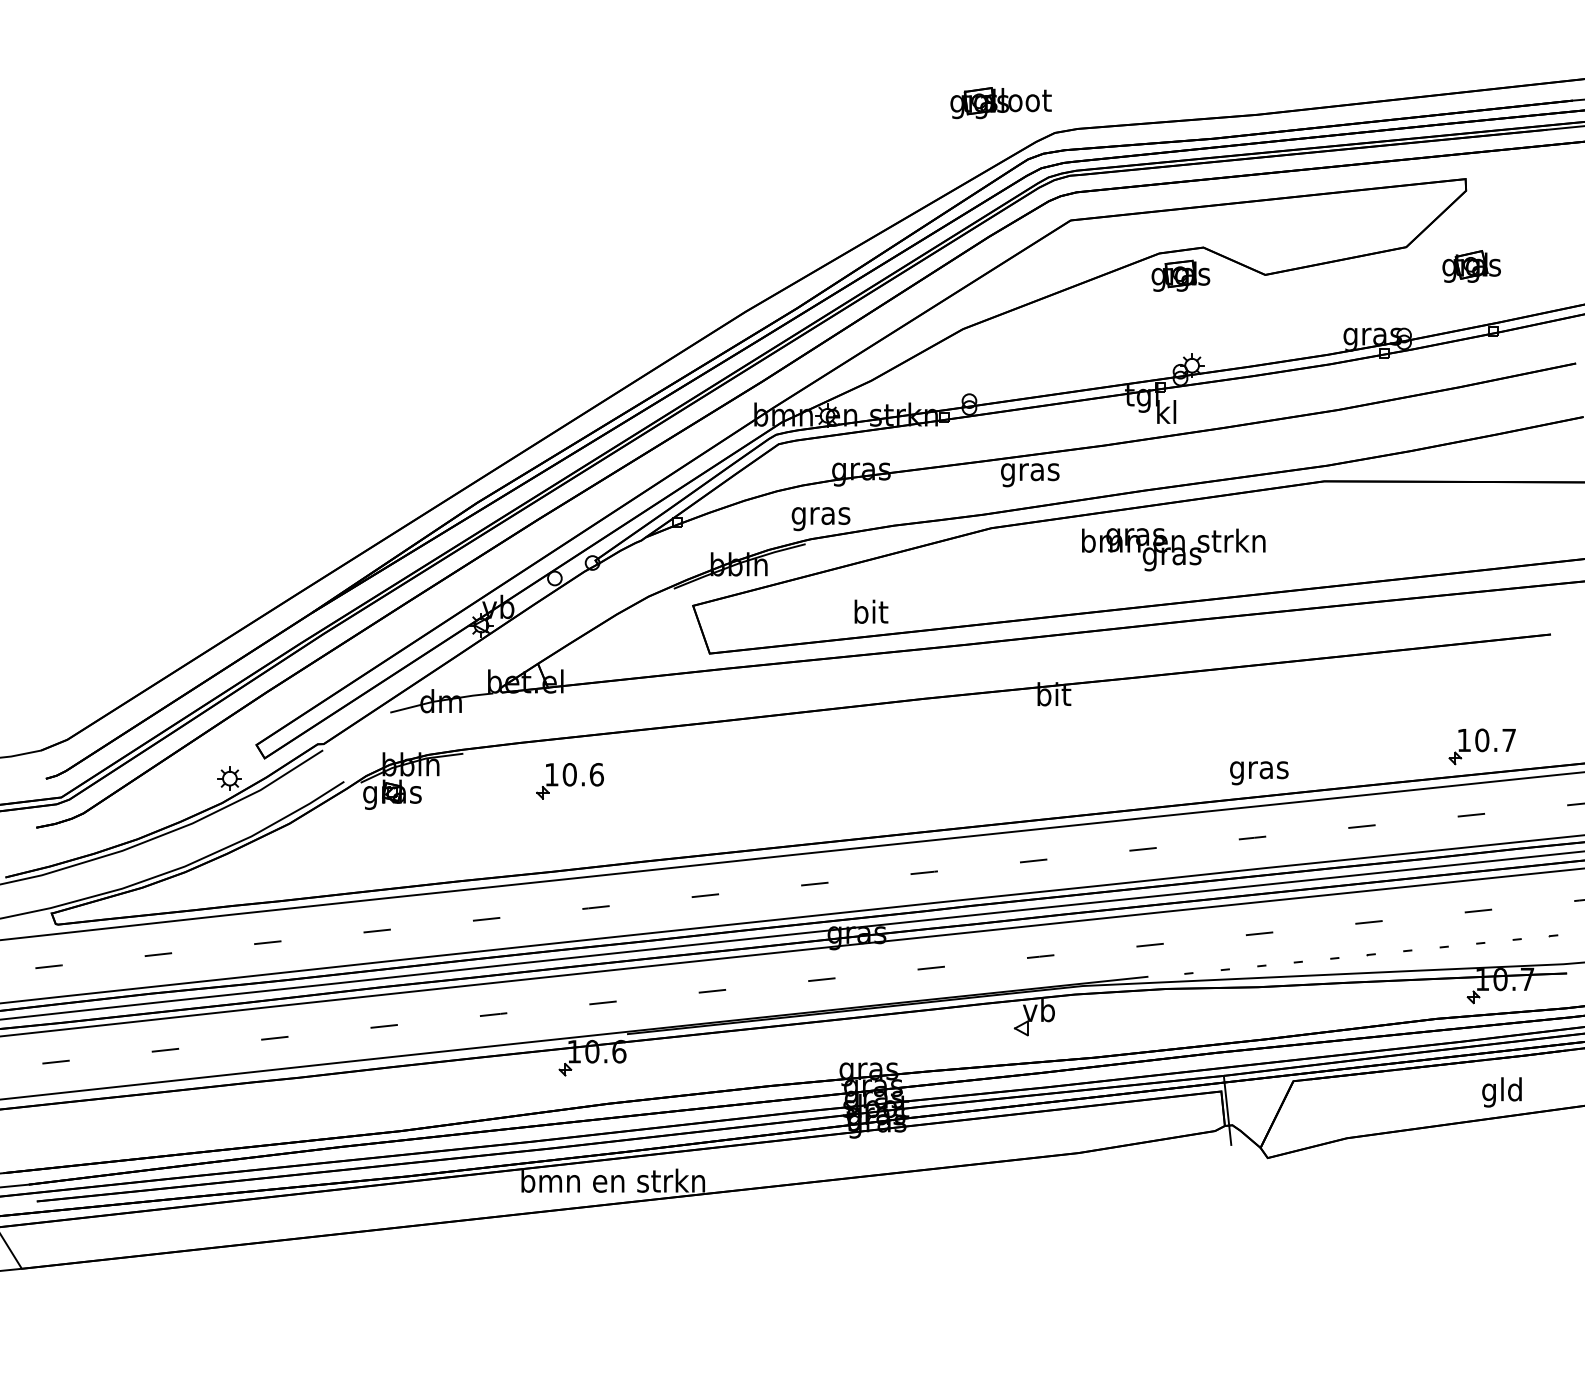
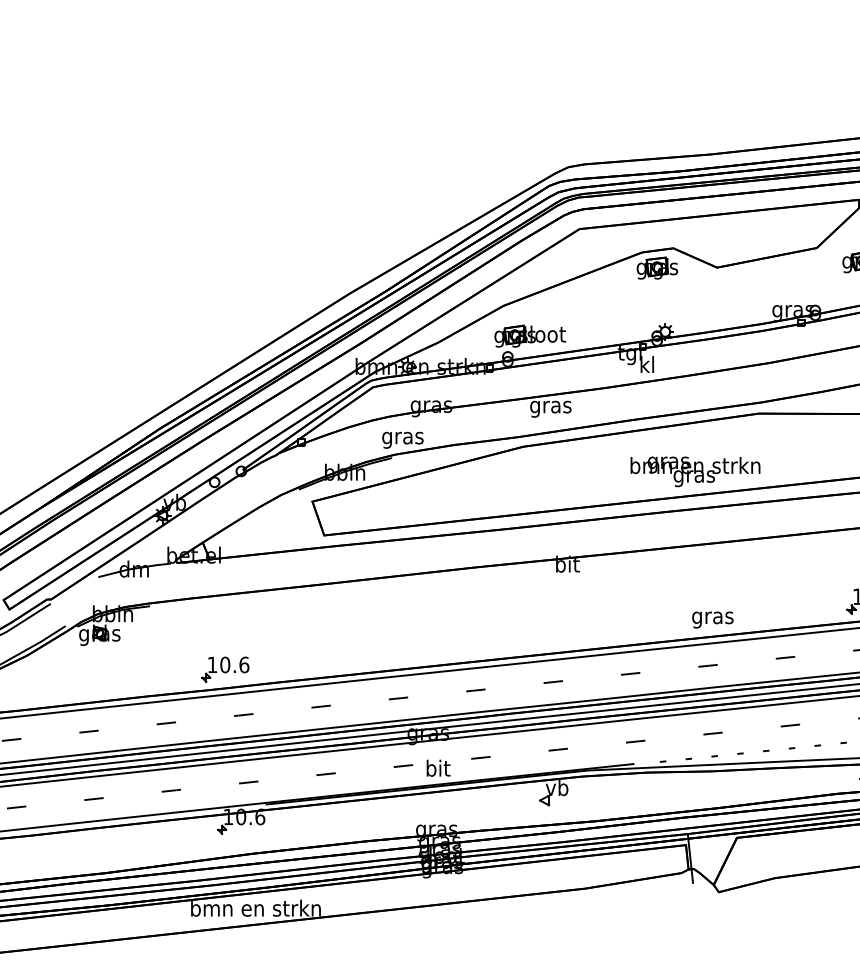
part: (1000, 103) -> (529, 336), moved
text: (1173, 549) -> (695, 471), moved
text: (871, 611) -> (438, 768), moved
part: (569, 781) -> (225, 669), moved

